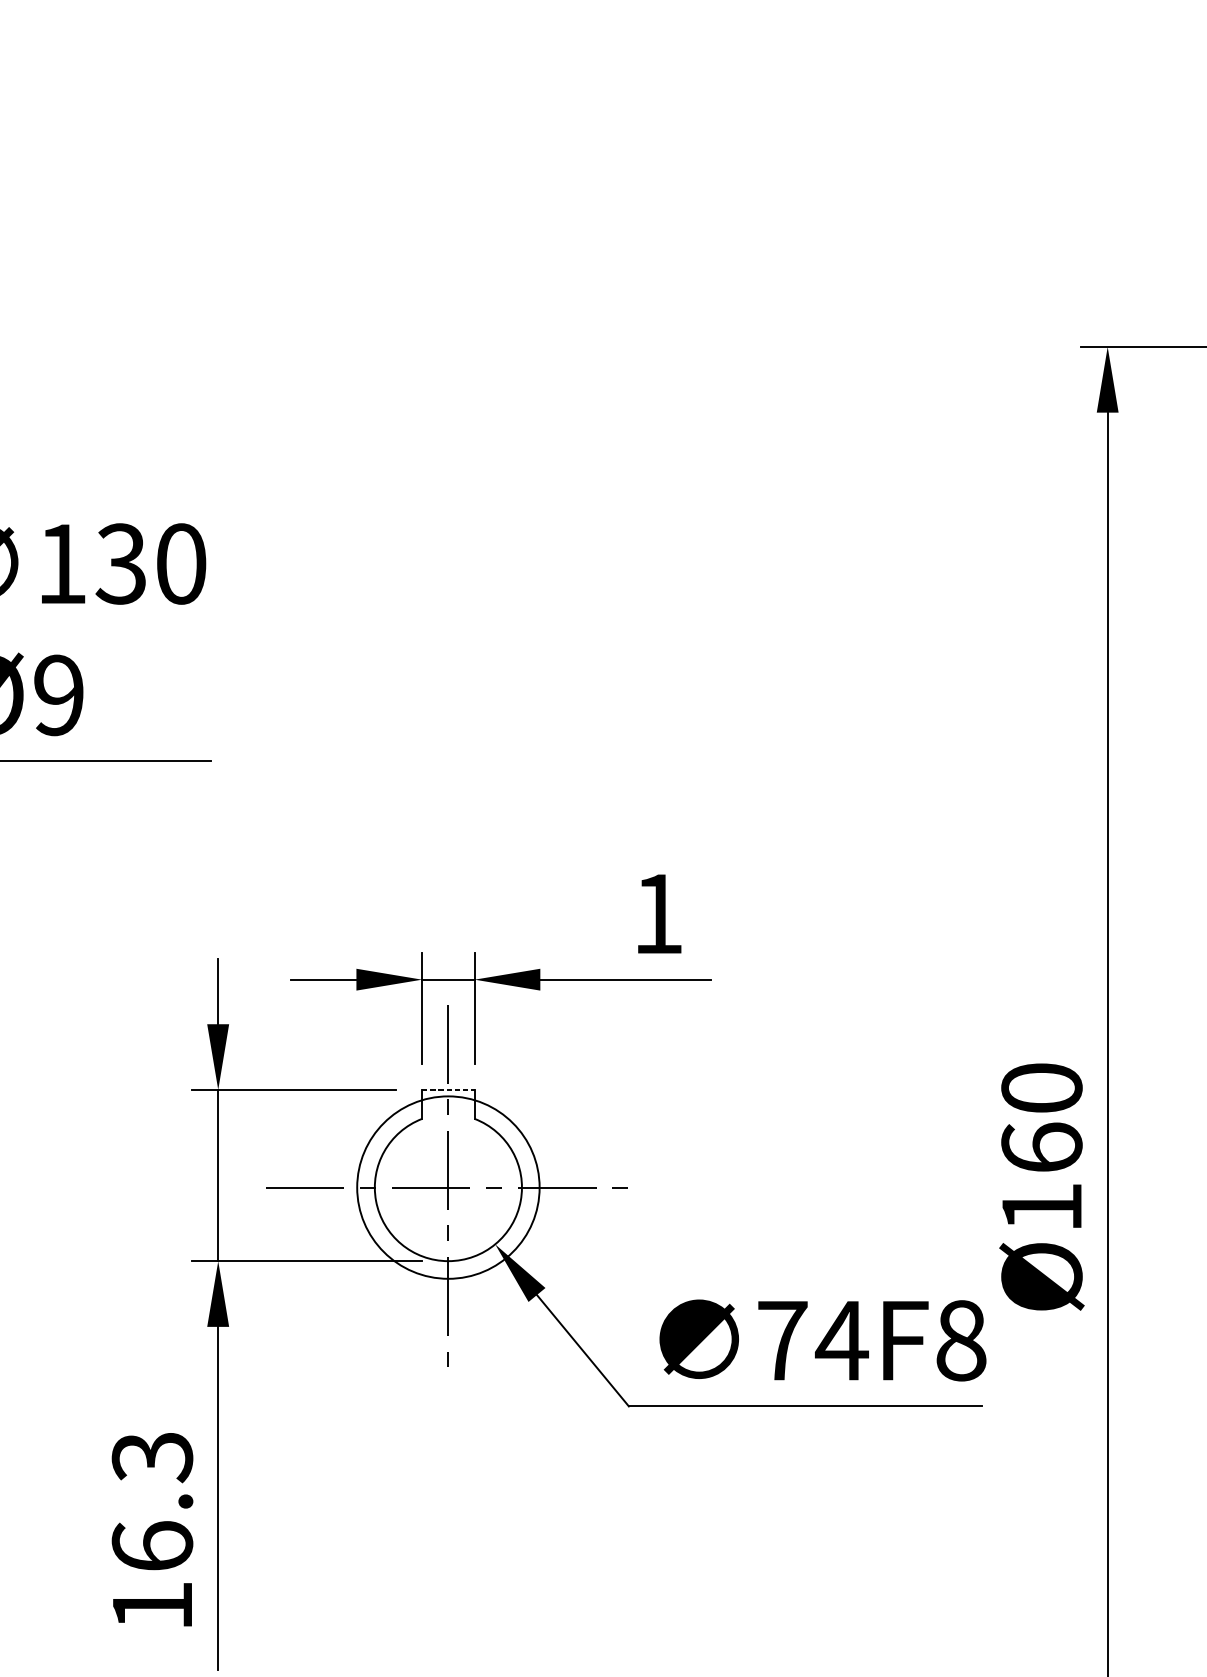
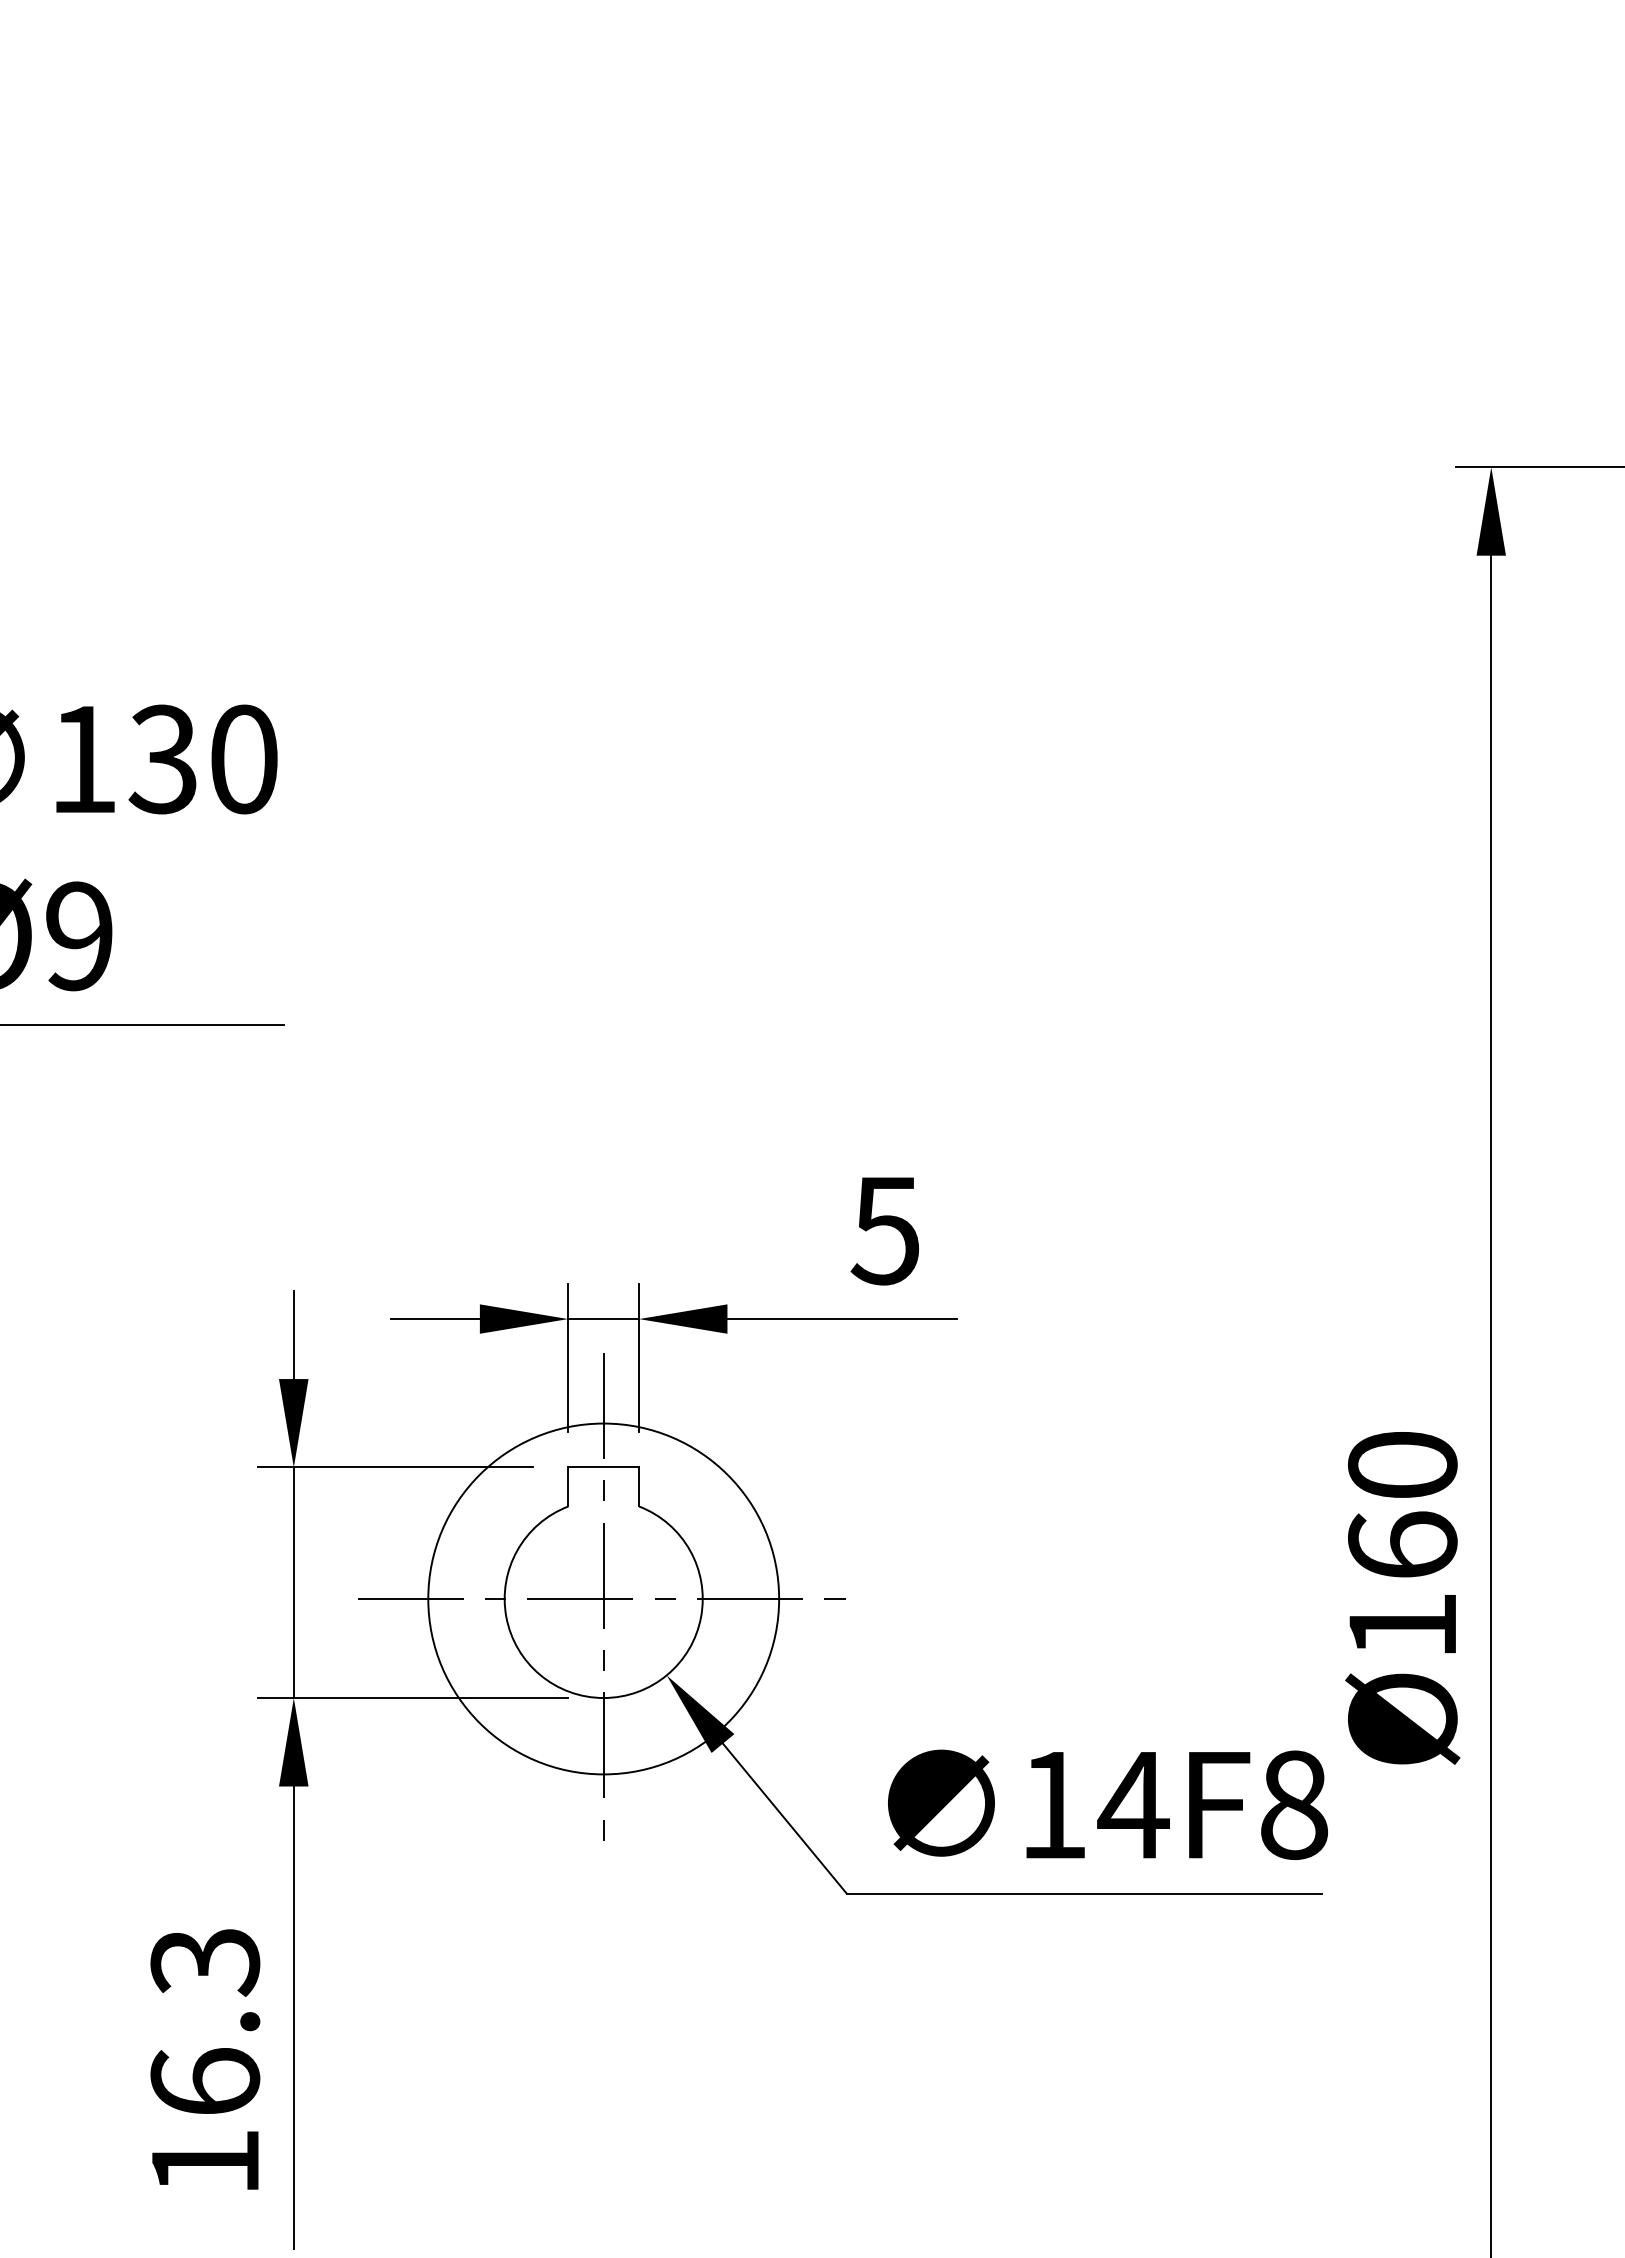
text: (656, 914) -> (884, 1231), 1 -> 5
line: (448, 1089) -> (604, 1467), dashed -> solid
circle: (448, 1187) -> (603, 1598), size x1.43
text: (783, 1341) -> (1054, 1805), 74F8 -> 14F8

